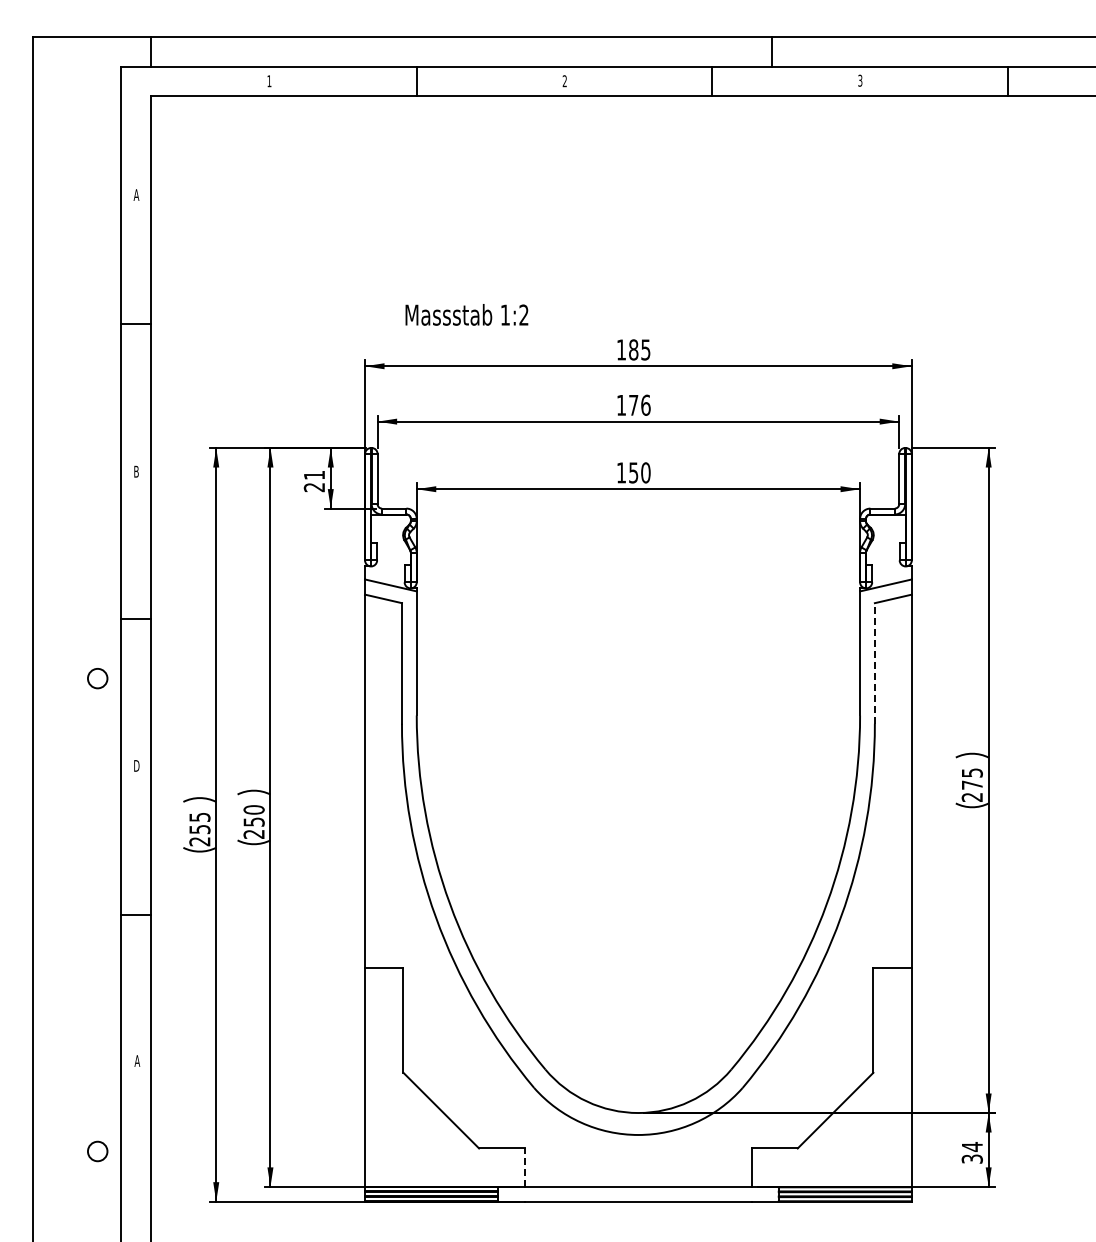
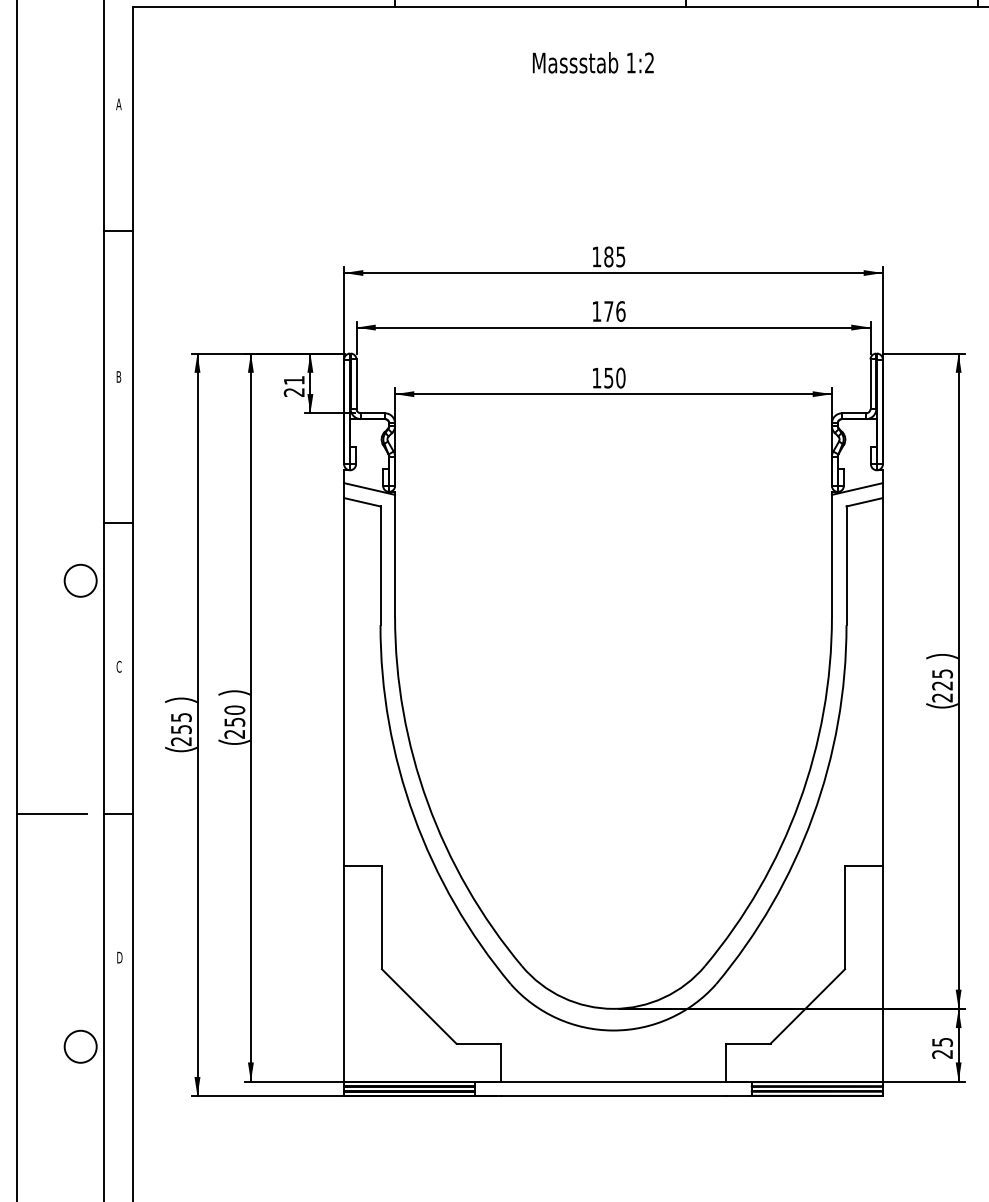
text: (466, 314) -> (592, 62), moved
line: (874, 662) -> (846, 564), dashed -> solid
circle: (97, 678) -> (80, 580), size x1.67
text: (136, 765) -> (118, 666), D -> C
text: (971, 784) -> (941, 685), 275 -> 225
line: (67, 915) -> (50, 814), added
text: (137, 1060) -> (119, 957), A -> D
circle: (97, 1151) -> (80, 1046), size x1.67
text: (972, 1152) -> (942, 1047), 34 -> 25
line: (524, 1167) -> (501, 1062), dashed -> solid

